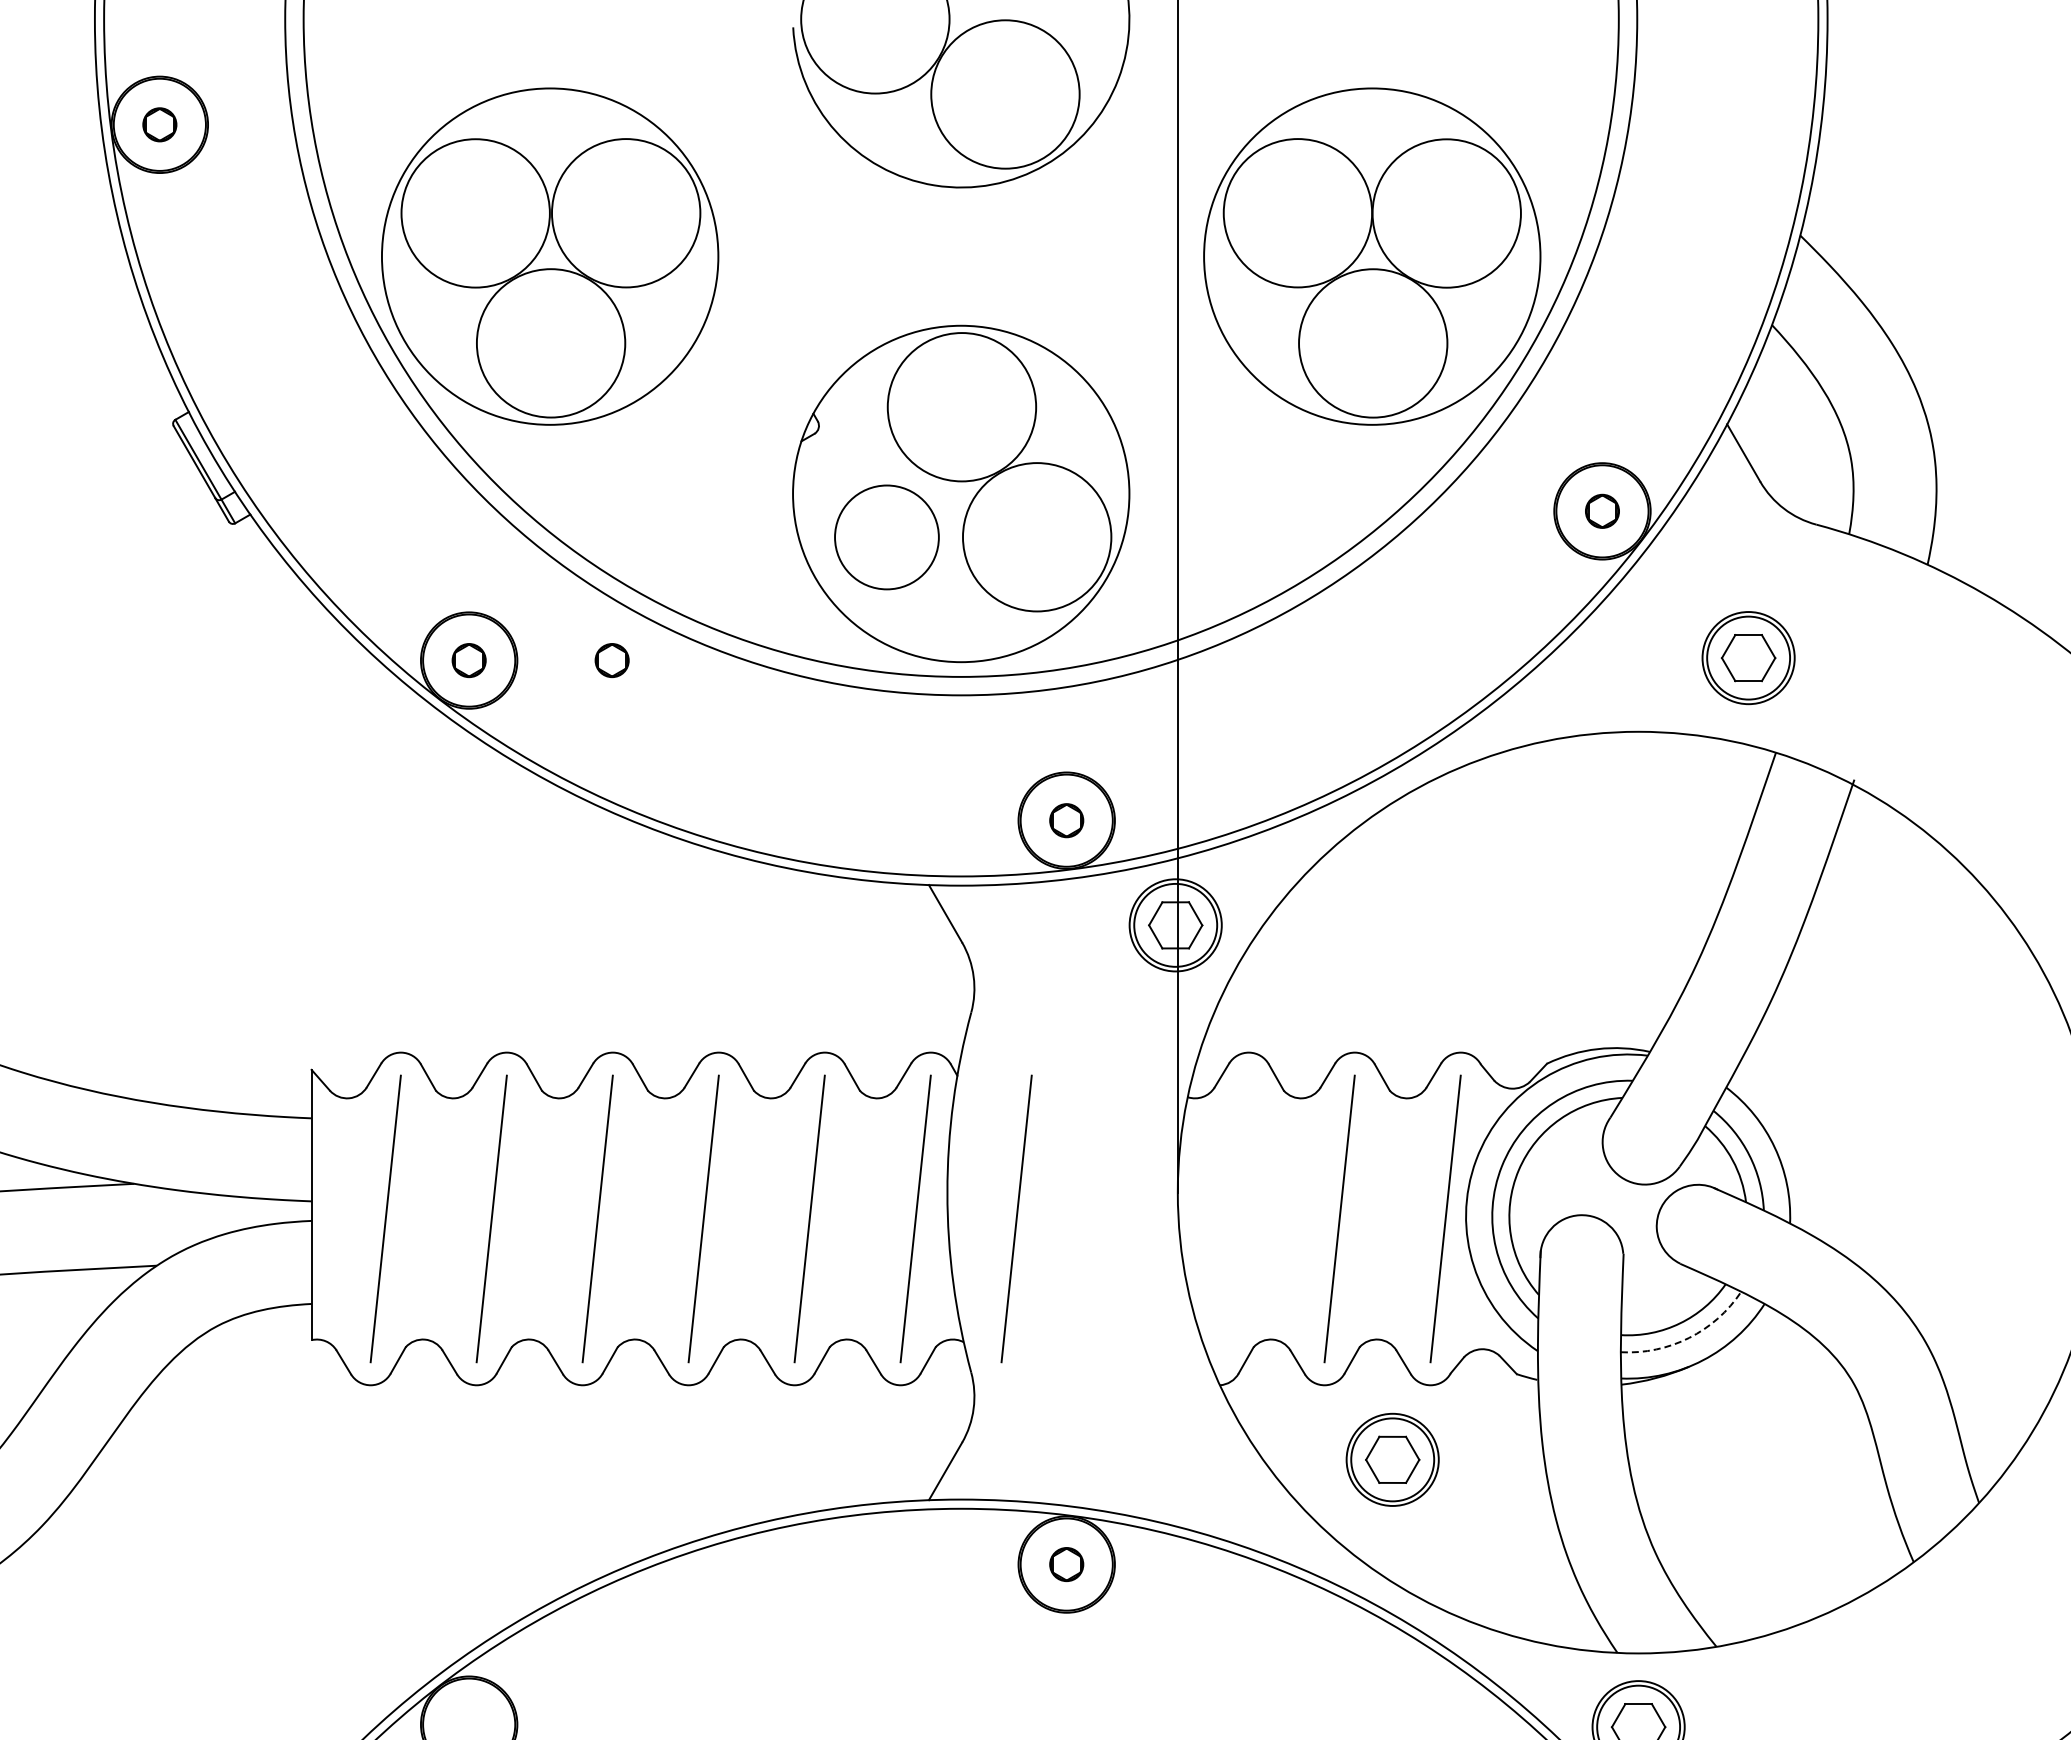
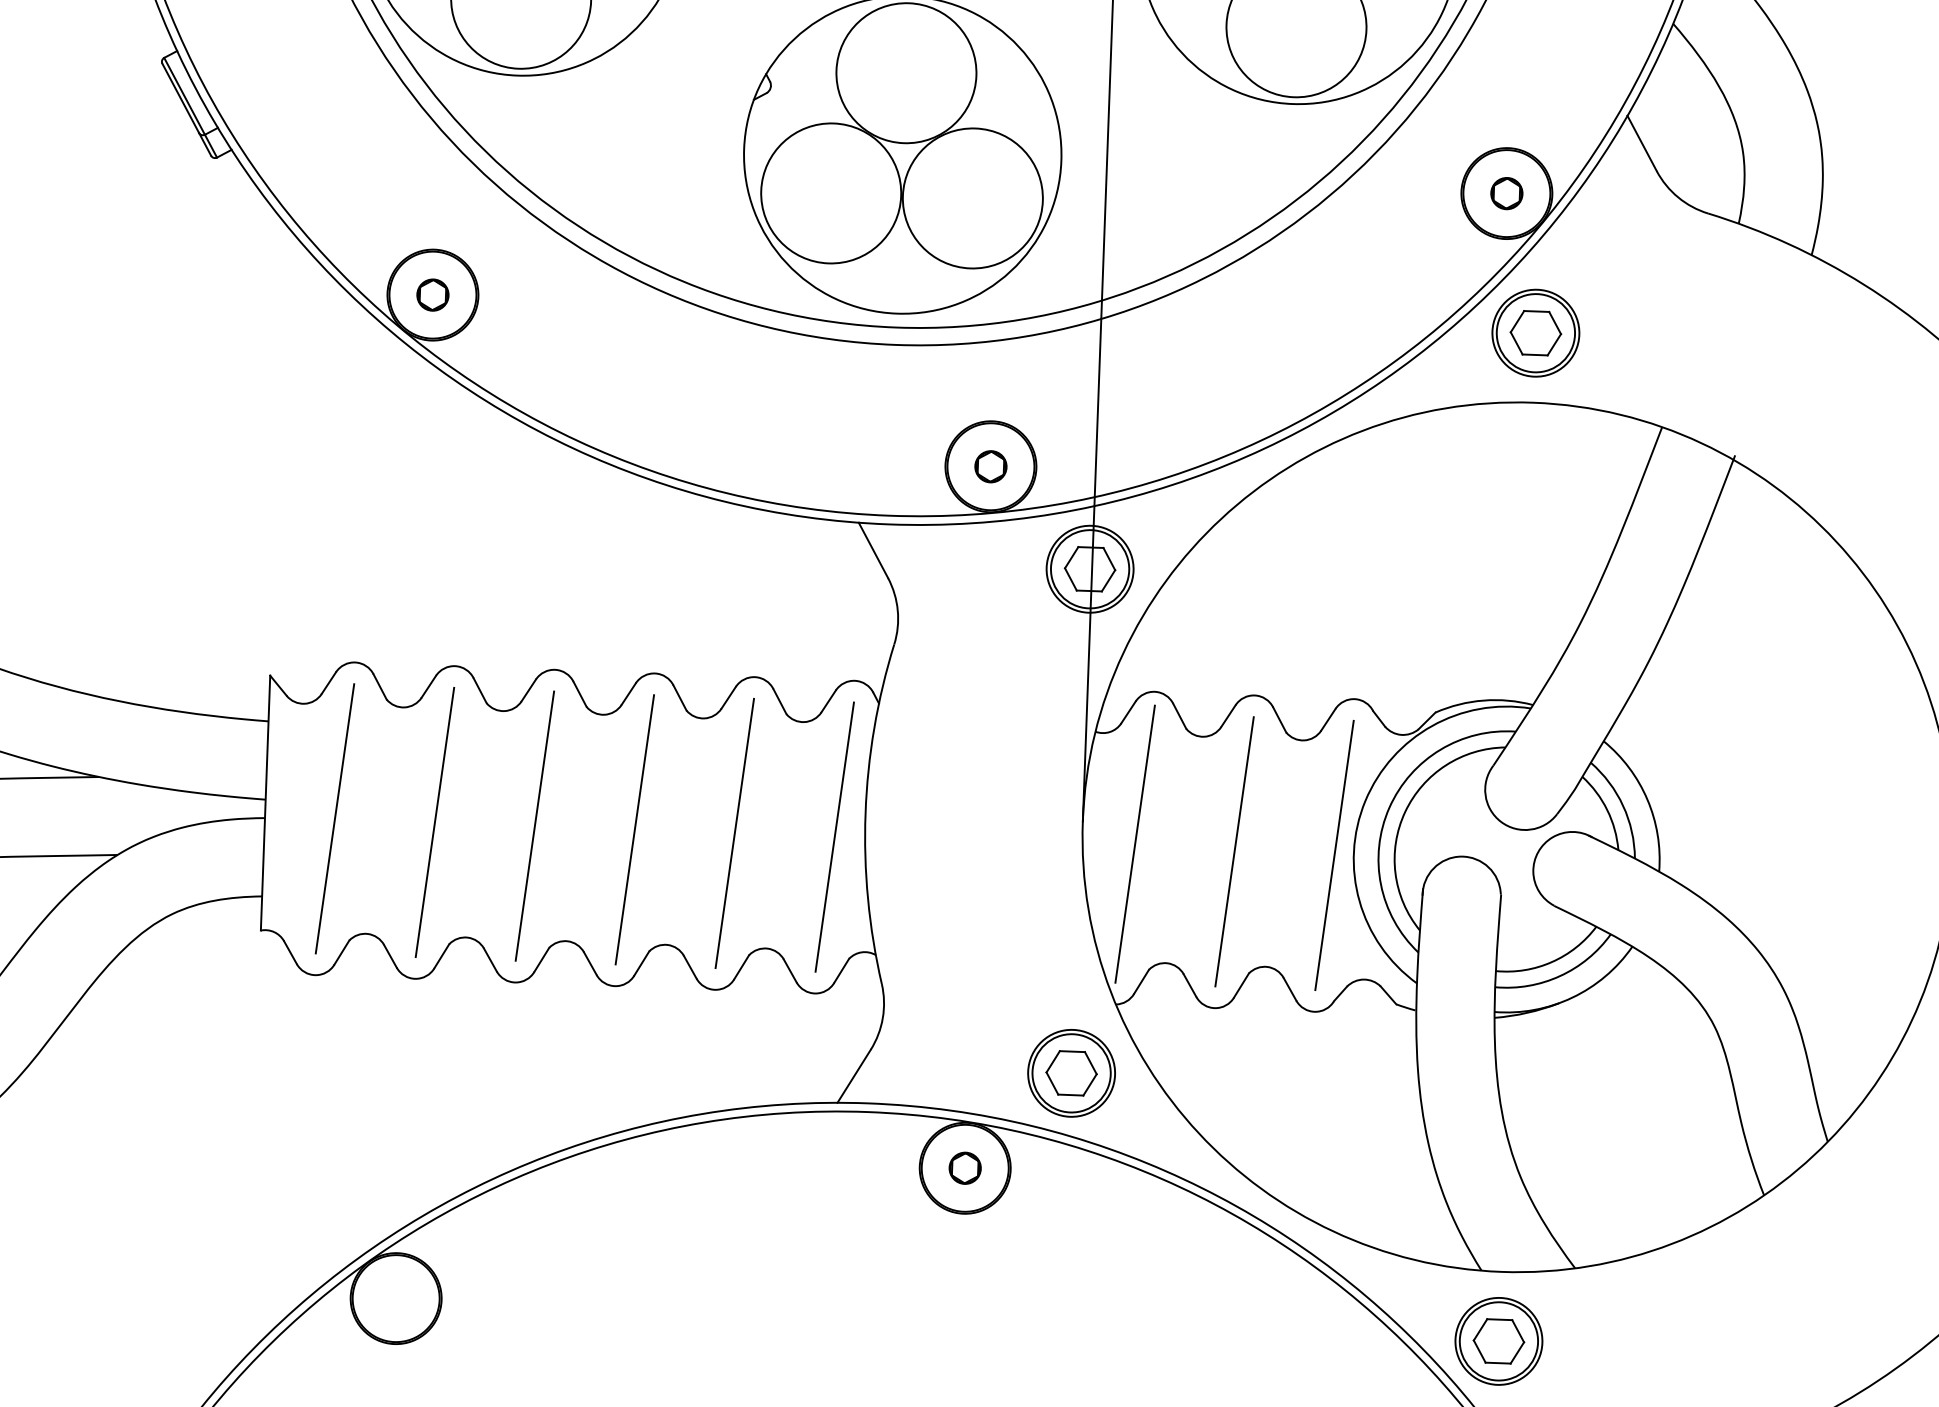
circle: (886, 537) -> (830, 193), size x1.43
part: (1748, 658) -> (1535, 333), moved
part: (611, 660) -> (567, 299), removed
line: (1233, 1214) -> (1134, 843), added
line: (1016, 1218) -> (929, 840), removed
arc: (1689, 1337) -> (1560, 975), dashed -> solid
part: (1392, 1459) -> (1071, 1072), moved

